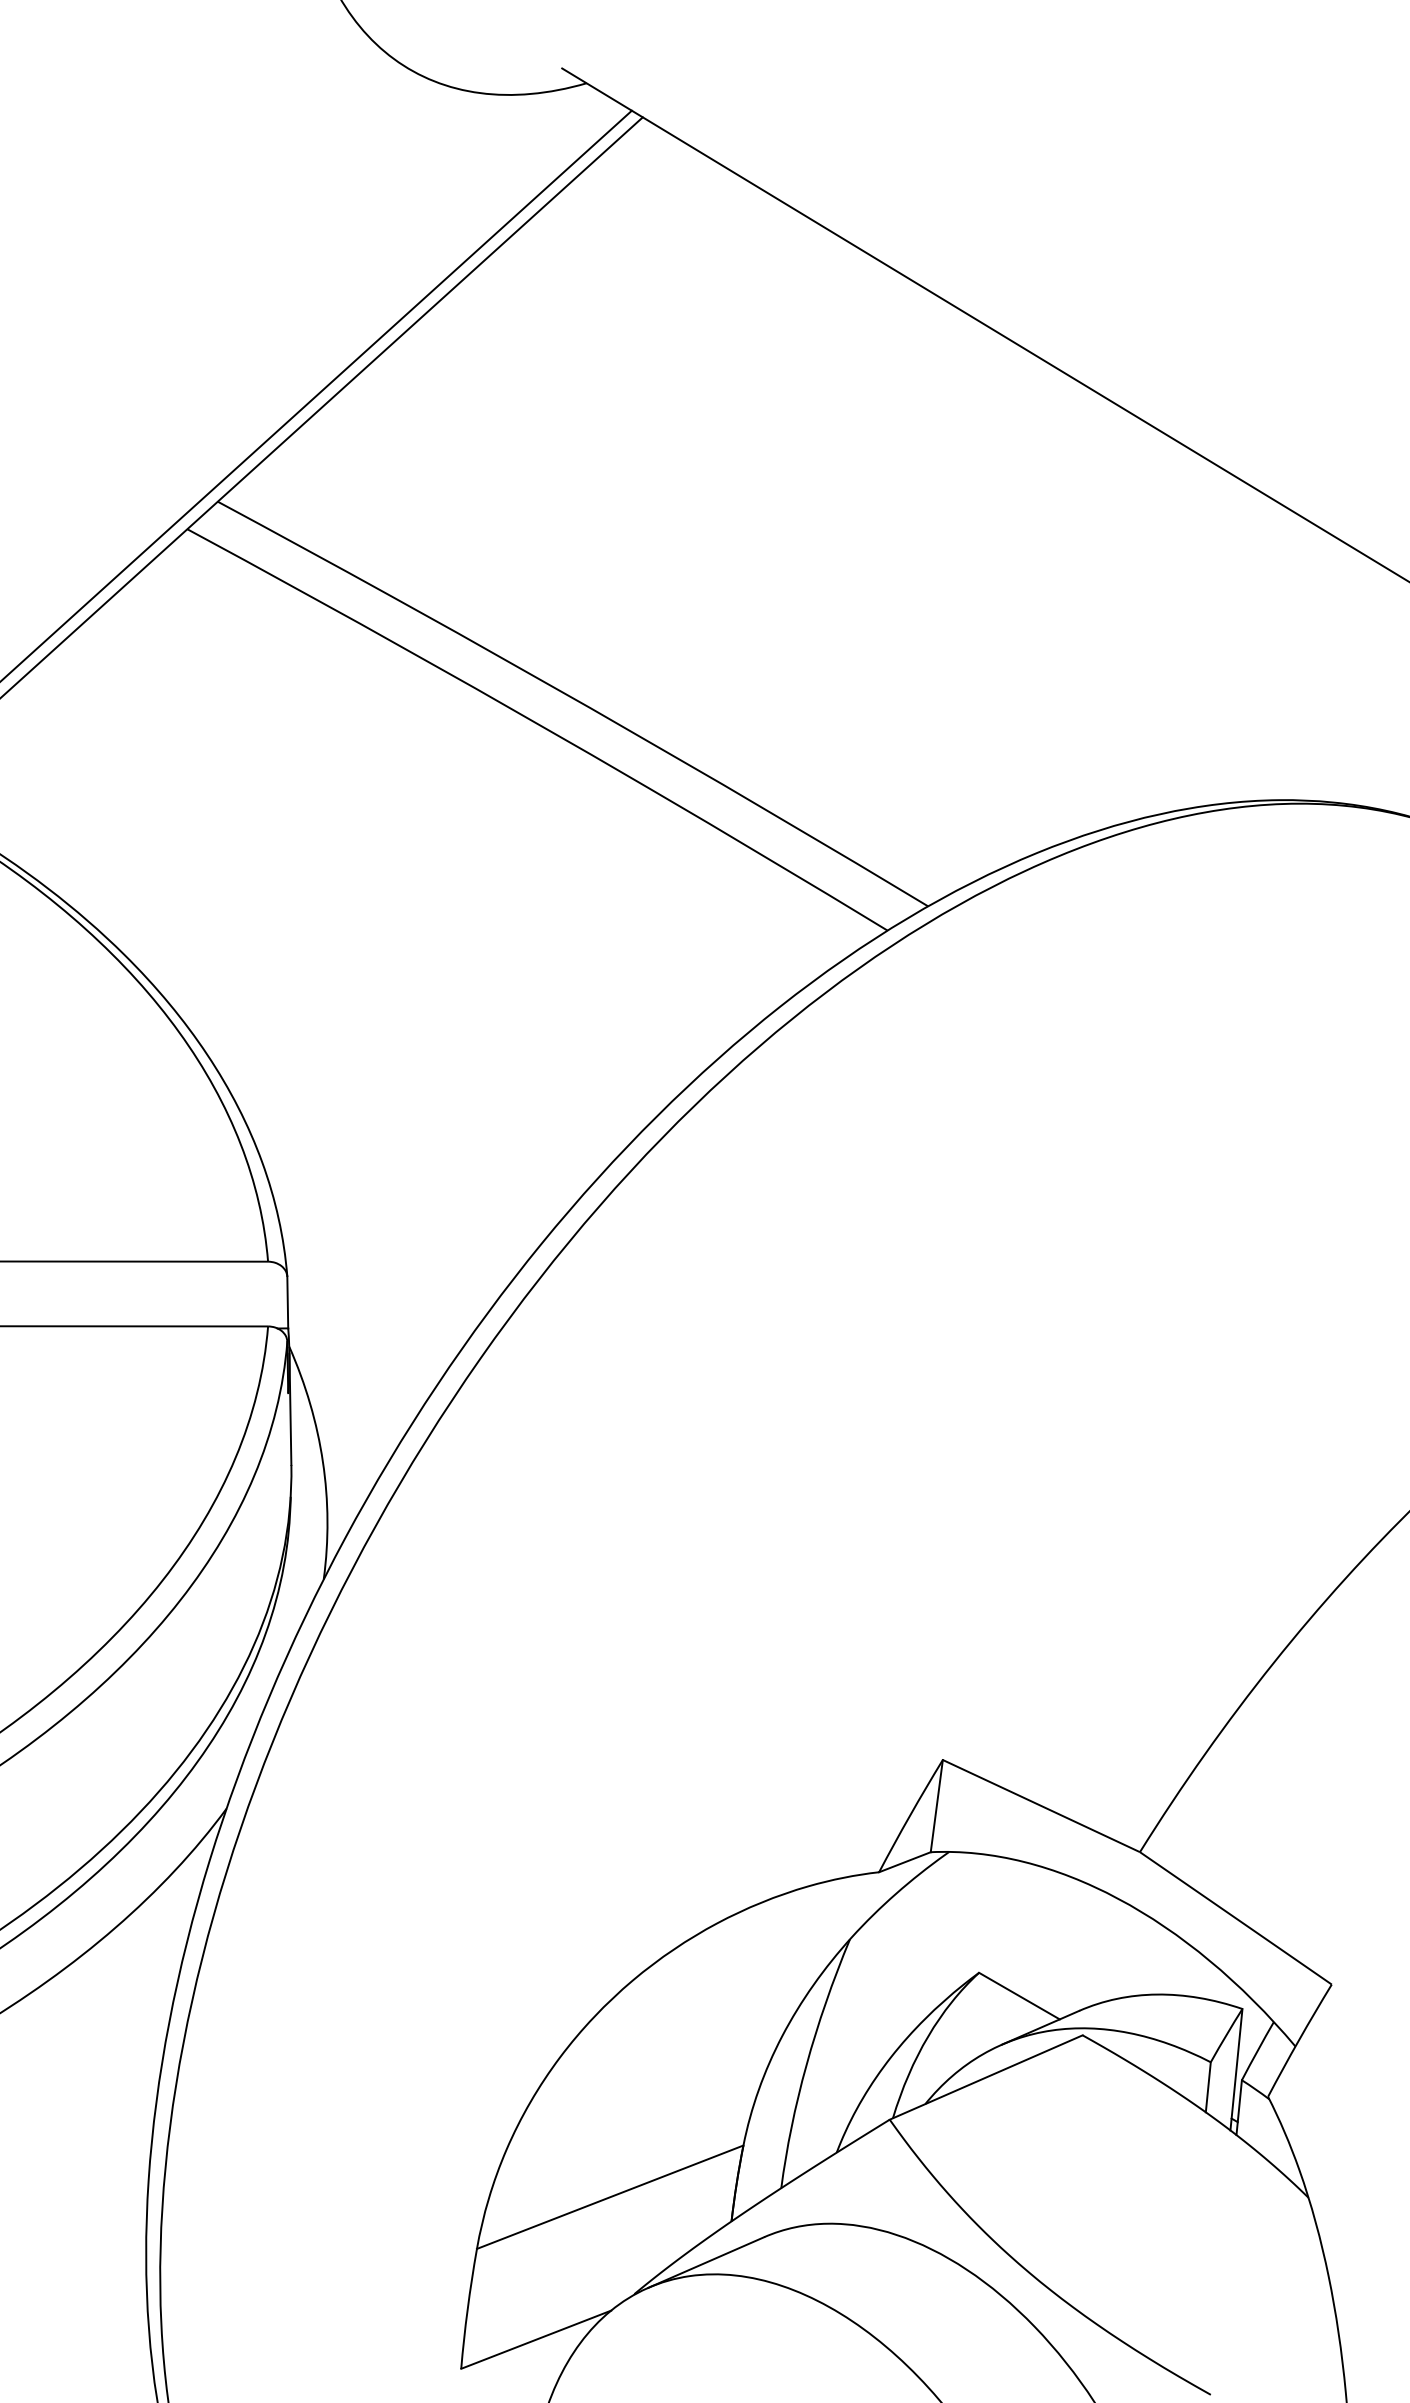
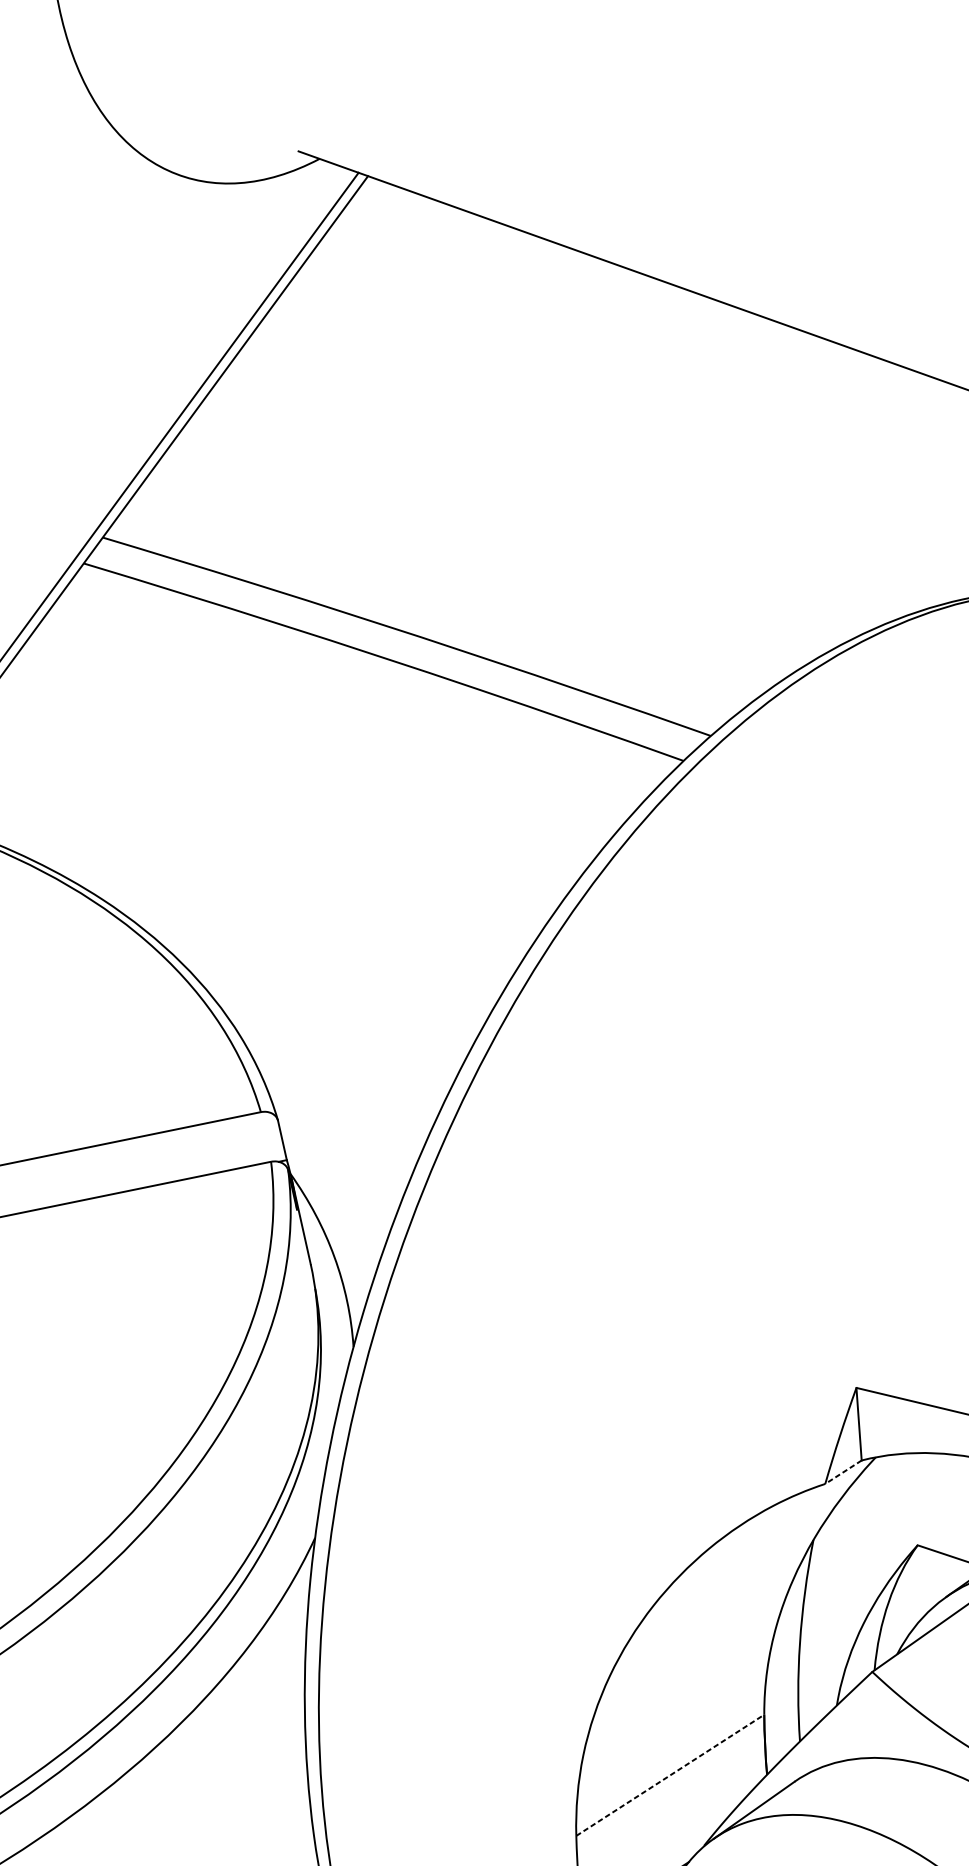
line: (904, 1862) -> (843, 1472), solid -> dashed
line: (610, 2197) -> (670, 1775), solid -> dashed

